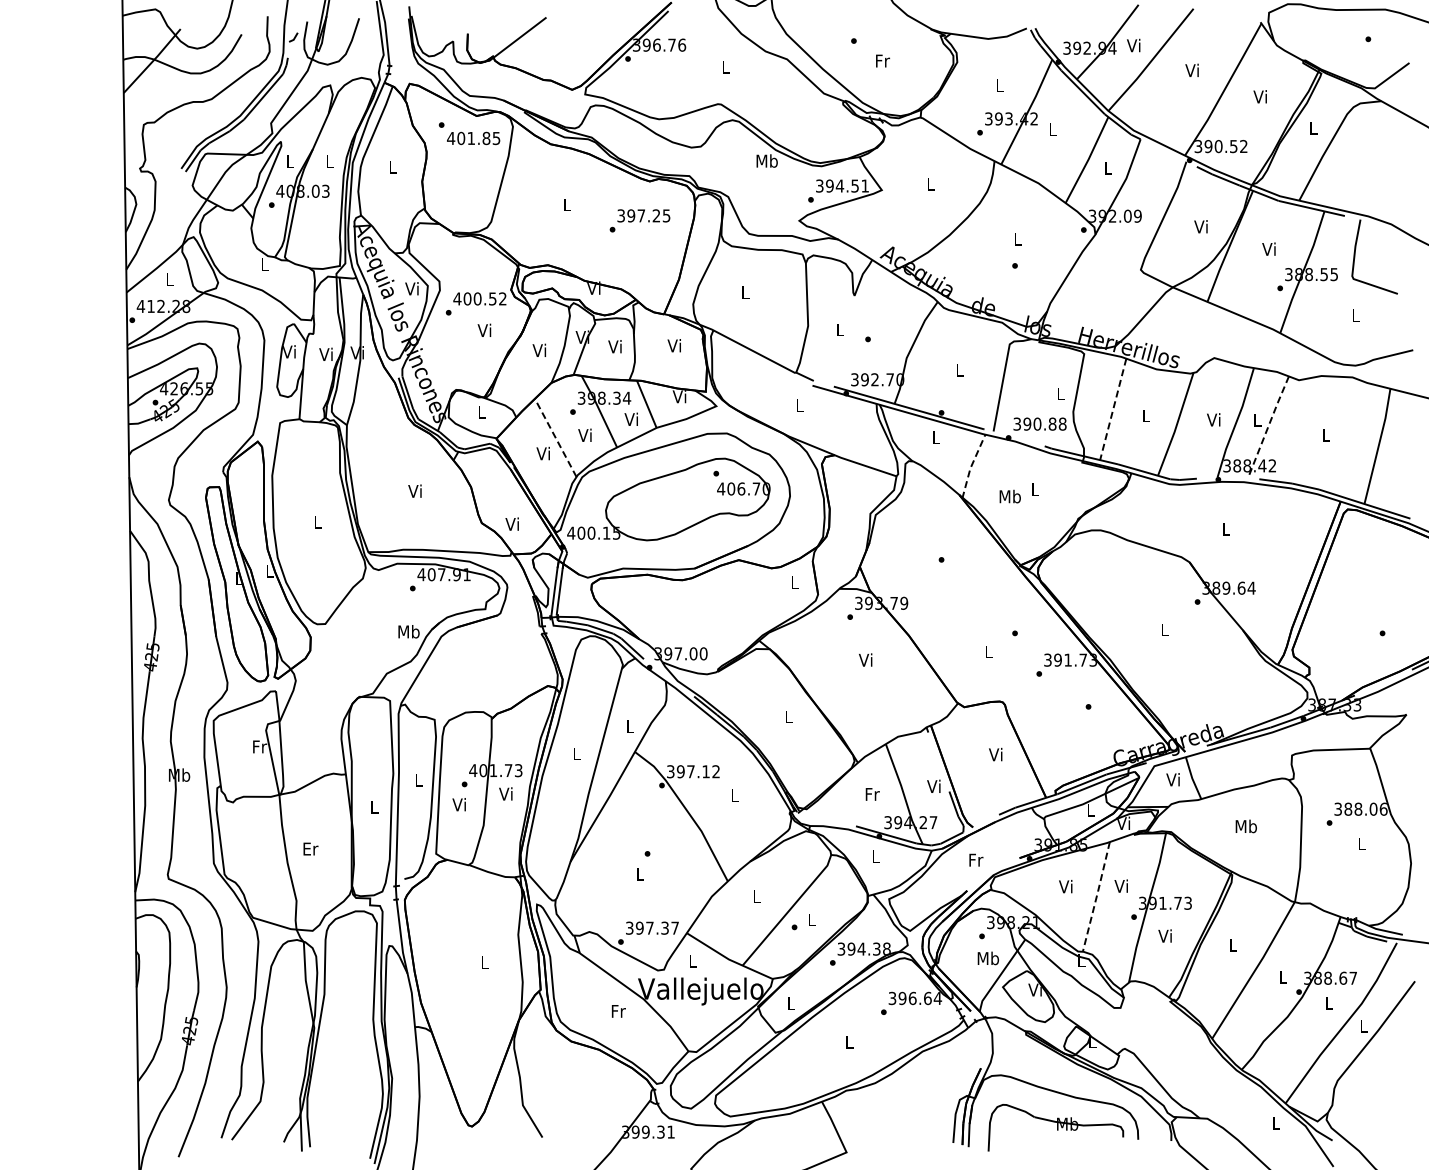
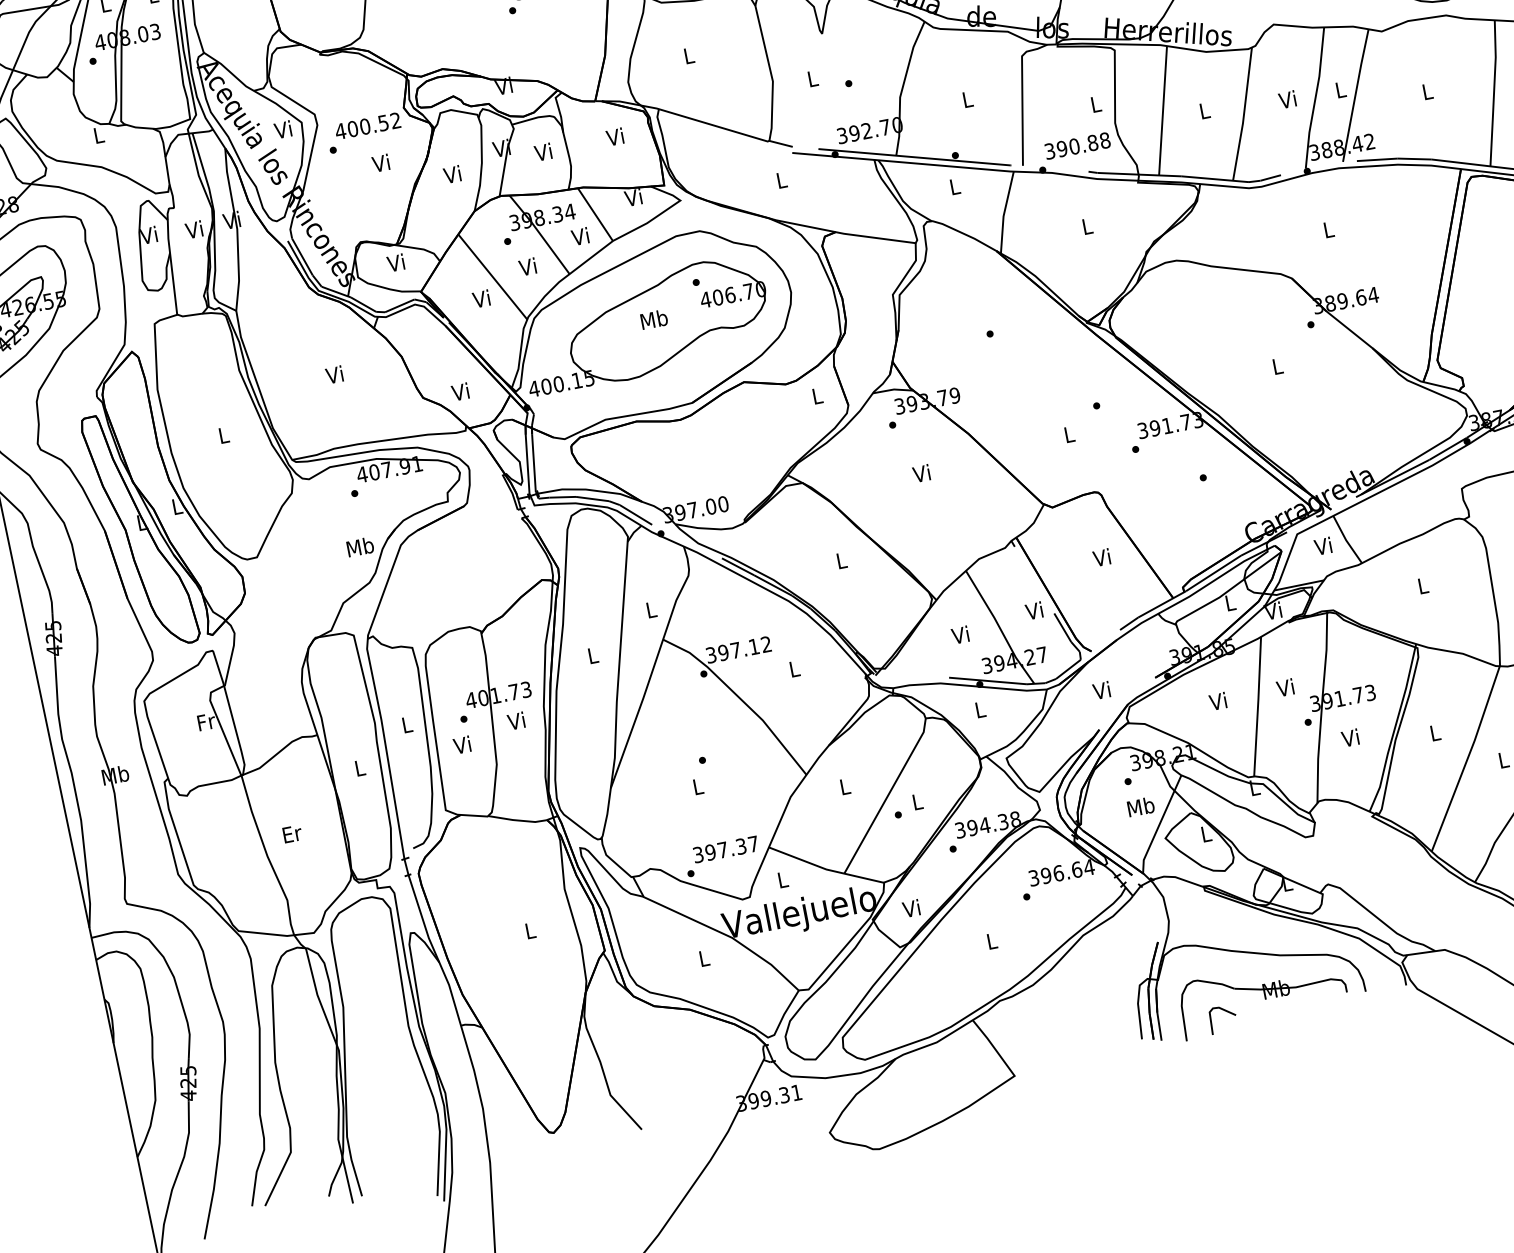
line: (1113, 409) -> (1163, 110), dashed -> solid
text: (480, 411) -> (395, 262), L -> Vi
line: (1268, 426) -> (1355, 94), dashed -> solid
line: (555, 437) -> (492, 276), dashed -> solid
line: (971, 465) -> (1004, 212), dashed -> solid
text: (1009, 496) -> (653, 319), moved
text: (871, 793) -> (960, 634), Fr -> Vi
text: (1245, 826) -> (1422, 586), Mb -> L
text: (975, 859) -> (1102, 689), Fr -> Vi
line: (1096, 896) -> (1257, 706), dashed -> solid
text: (1034, 989) -> (1204, 833), Vi -> L
text: (790, 1003) -> (911, 908), L -> Vi
text: (618, 1011) -> (704, 958), Fr -> L
line: (1022, 1133) -> (1223, 1011), added

